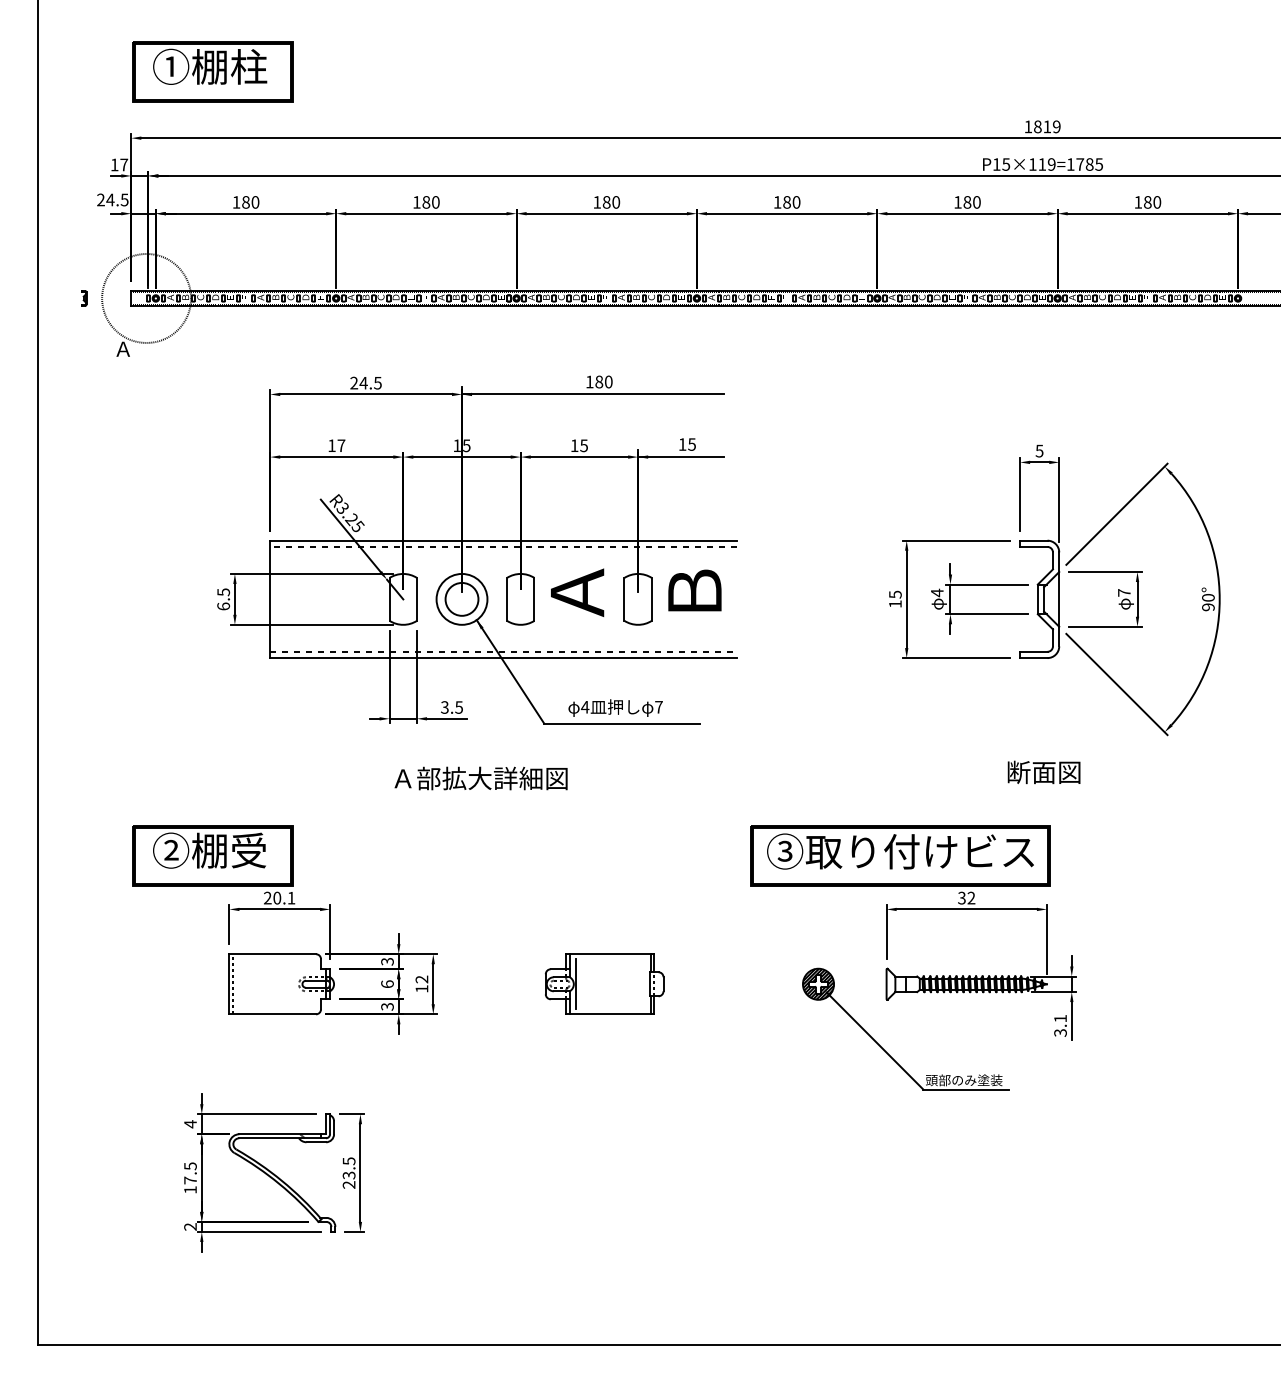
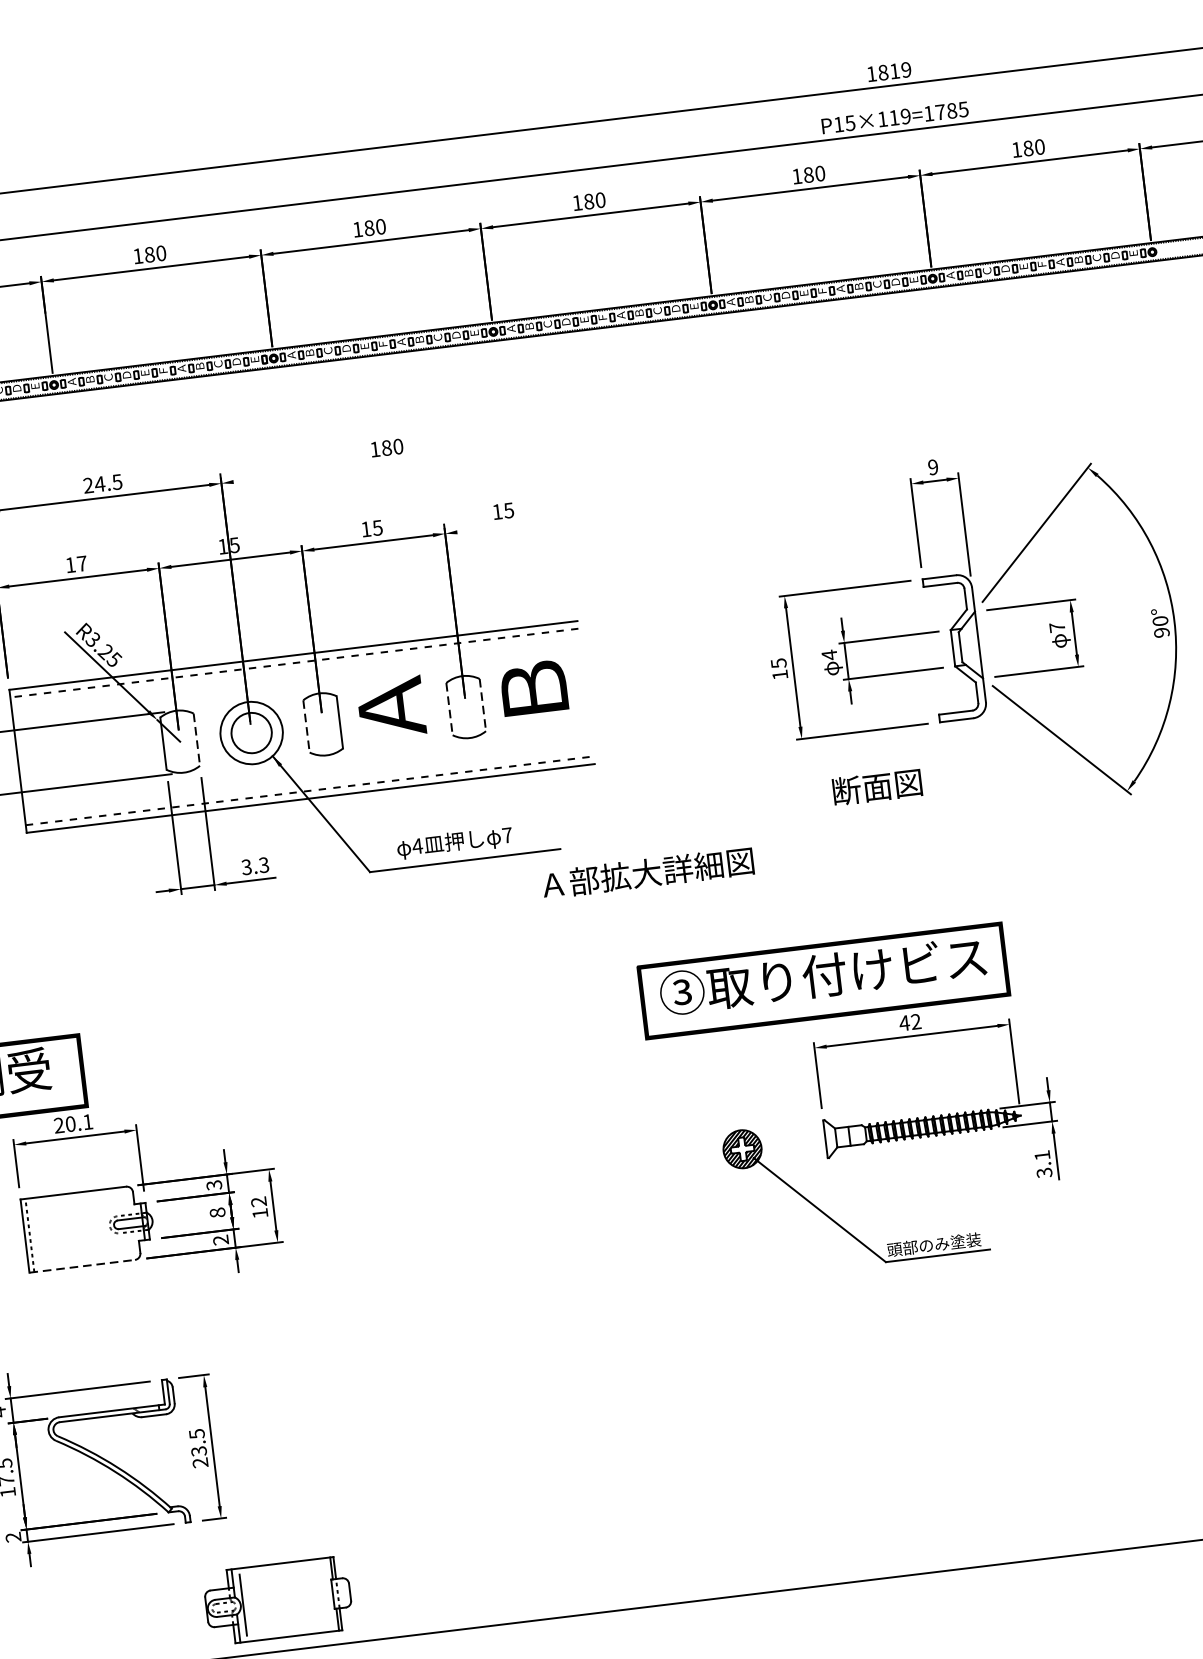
line: (593, 394) -> (381, 464), removed
text: (1039, 450) -> (933, 466), 5 -> 9
line: (681, 457) -> (498, 527), removed
line: (417, 599) -> (197, 739), solid -> dashed
line: (507, 599) -> (307, 726), solid -> dashed
line: (624, 599) -> (449, 709), solid -> dashed
line: (651, 599) -> (482, 705), solid -> dashed
text: (458, 707) -> (263, 865), 3.5 -> 3.3
text: (1043, 772) -> (876, 787), moved
text: (480, 778) -> (647, 873), moved
text: (961, 897) -> (903, 1022), 32 -> 42
part: (604, 983) -> (278, 1599), moved
text: (387, 984) -> (217, 1213), 6 -> 8
text: (387, 1006) -> (220, 1239), 3 -> 2
line: (273, 1014) -> (83, 1266), solid -> dashed

